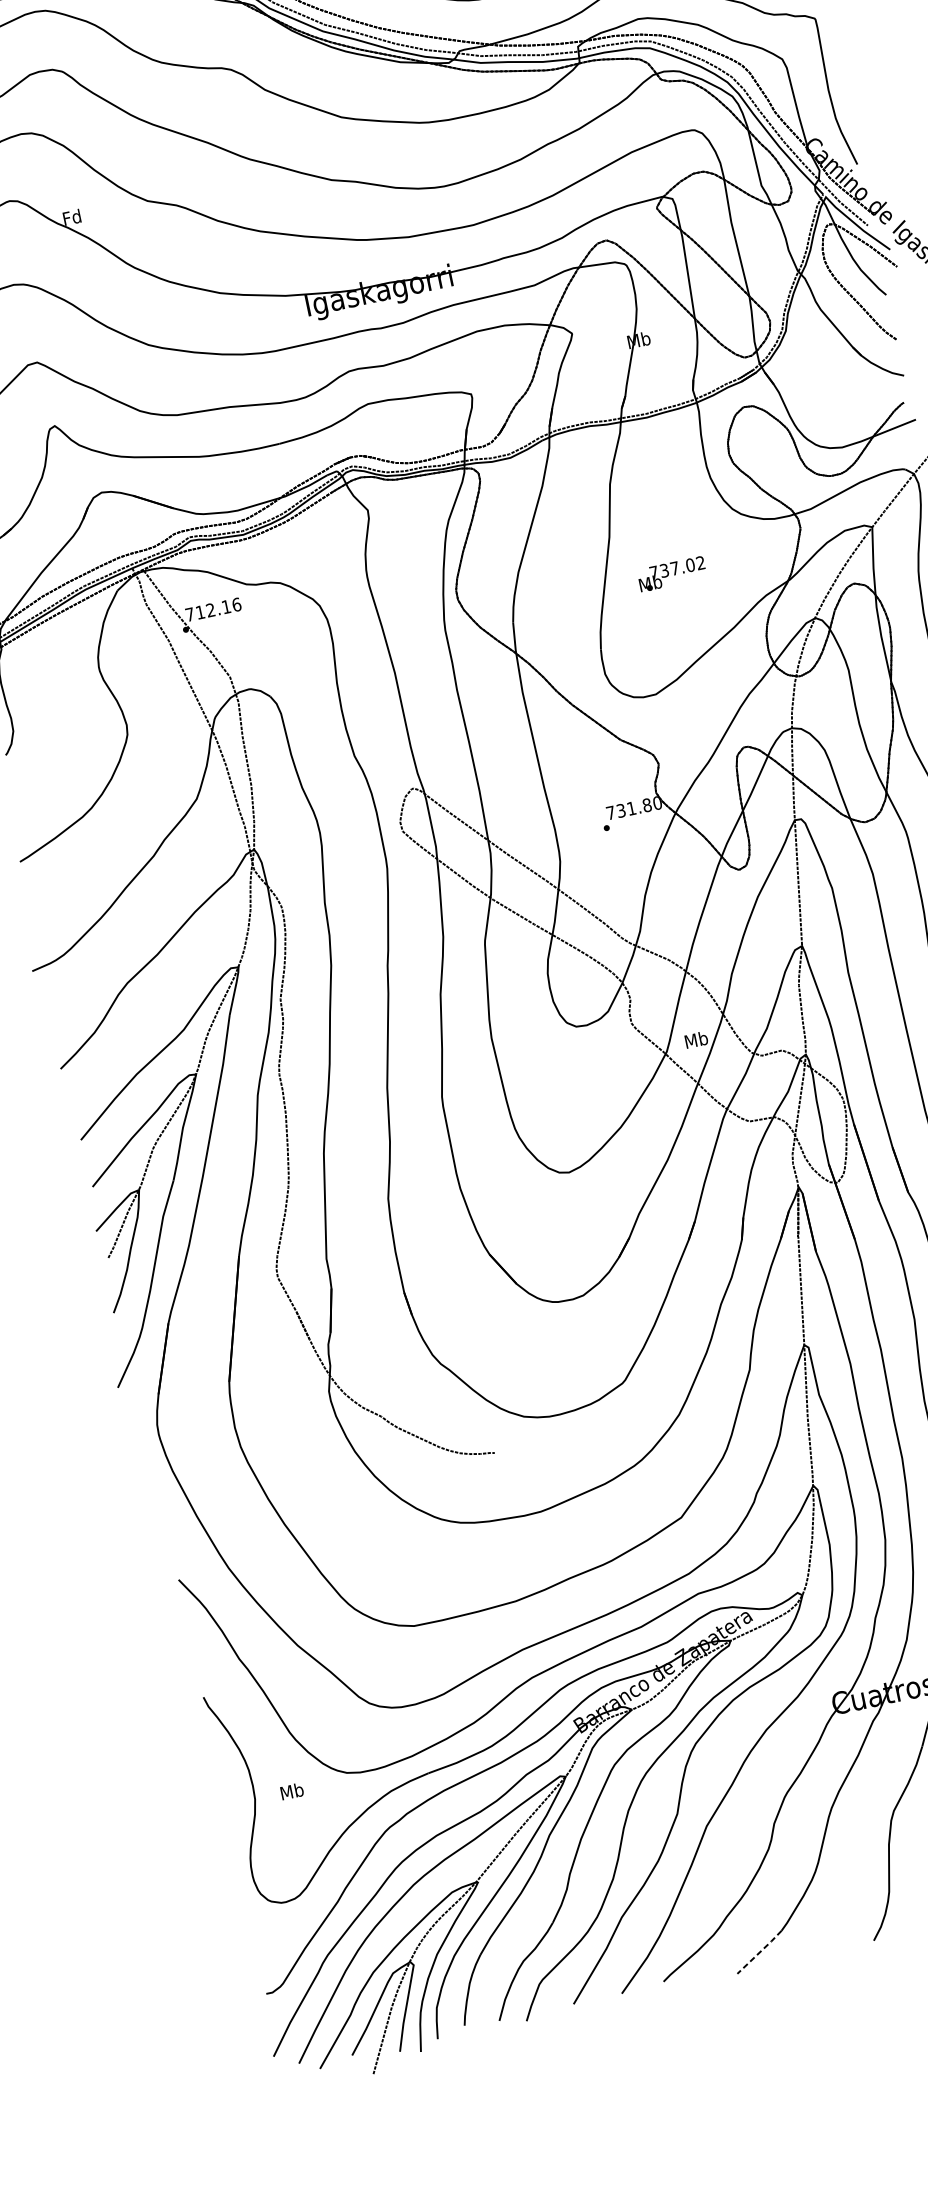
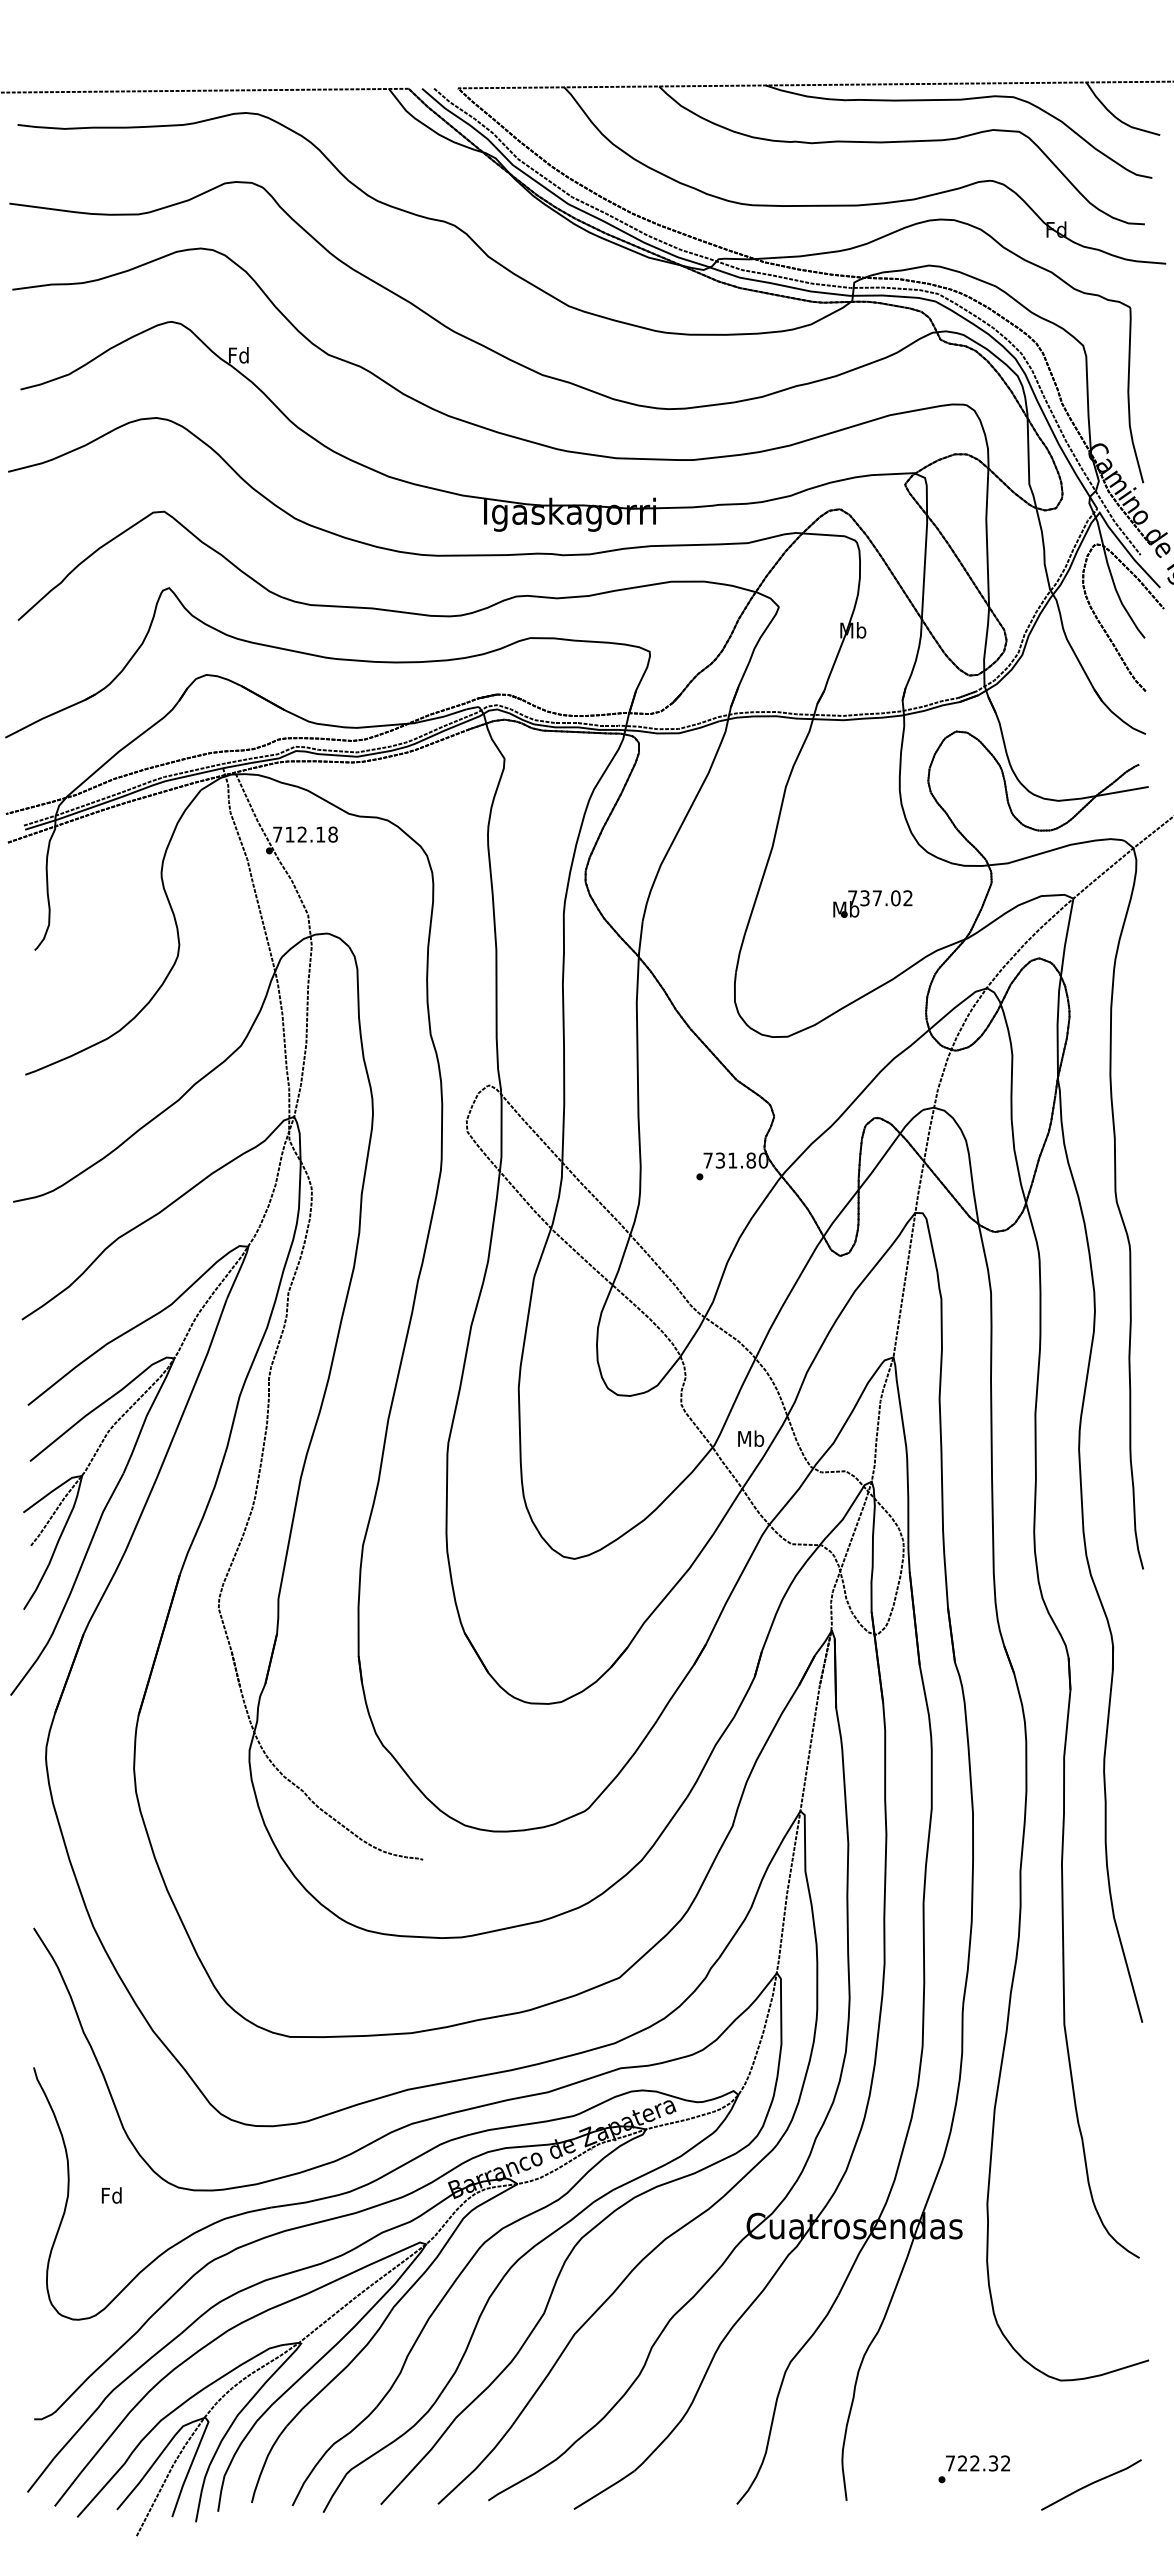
text: (671, 573) -> (872, 903), moved
text: (236, 604) -> (332, 834), 712.16 -> 712.18
text: (292, 1791) -> (112, 2195), Mb -> Fd
line: (760, 1952) -> (605, 2490), dashed -> solid

